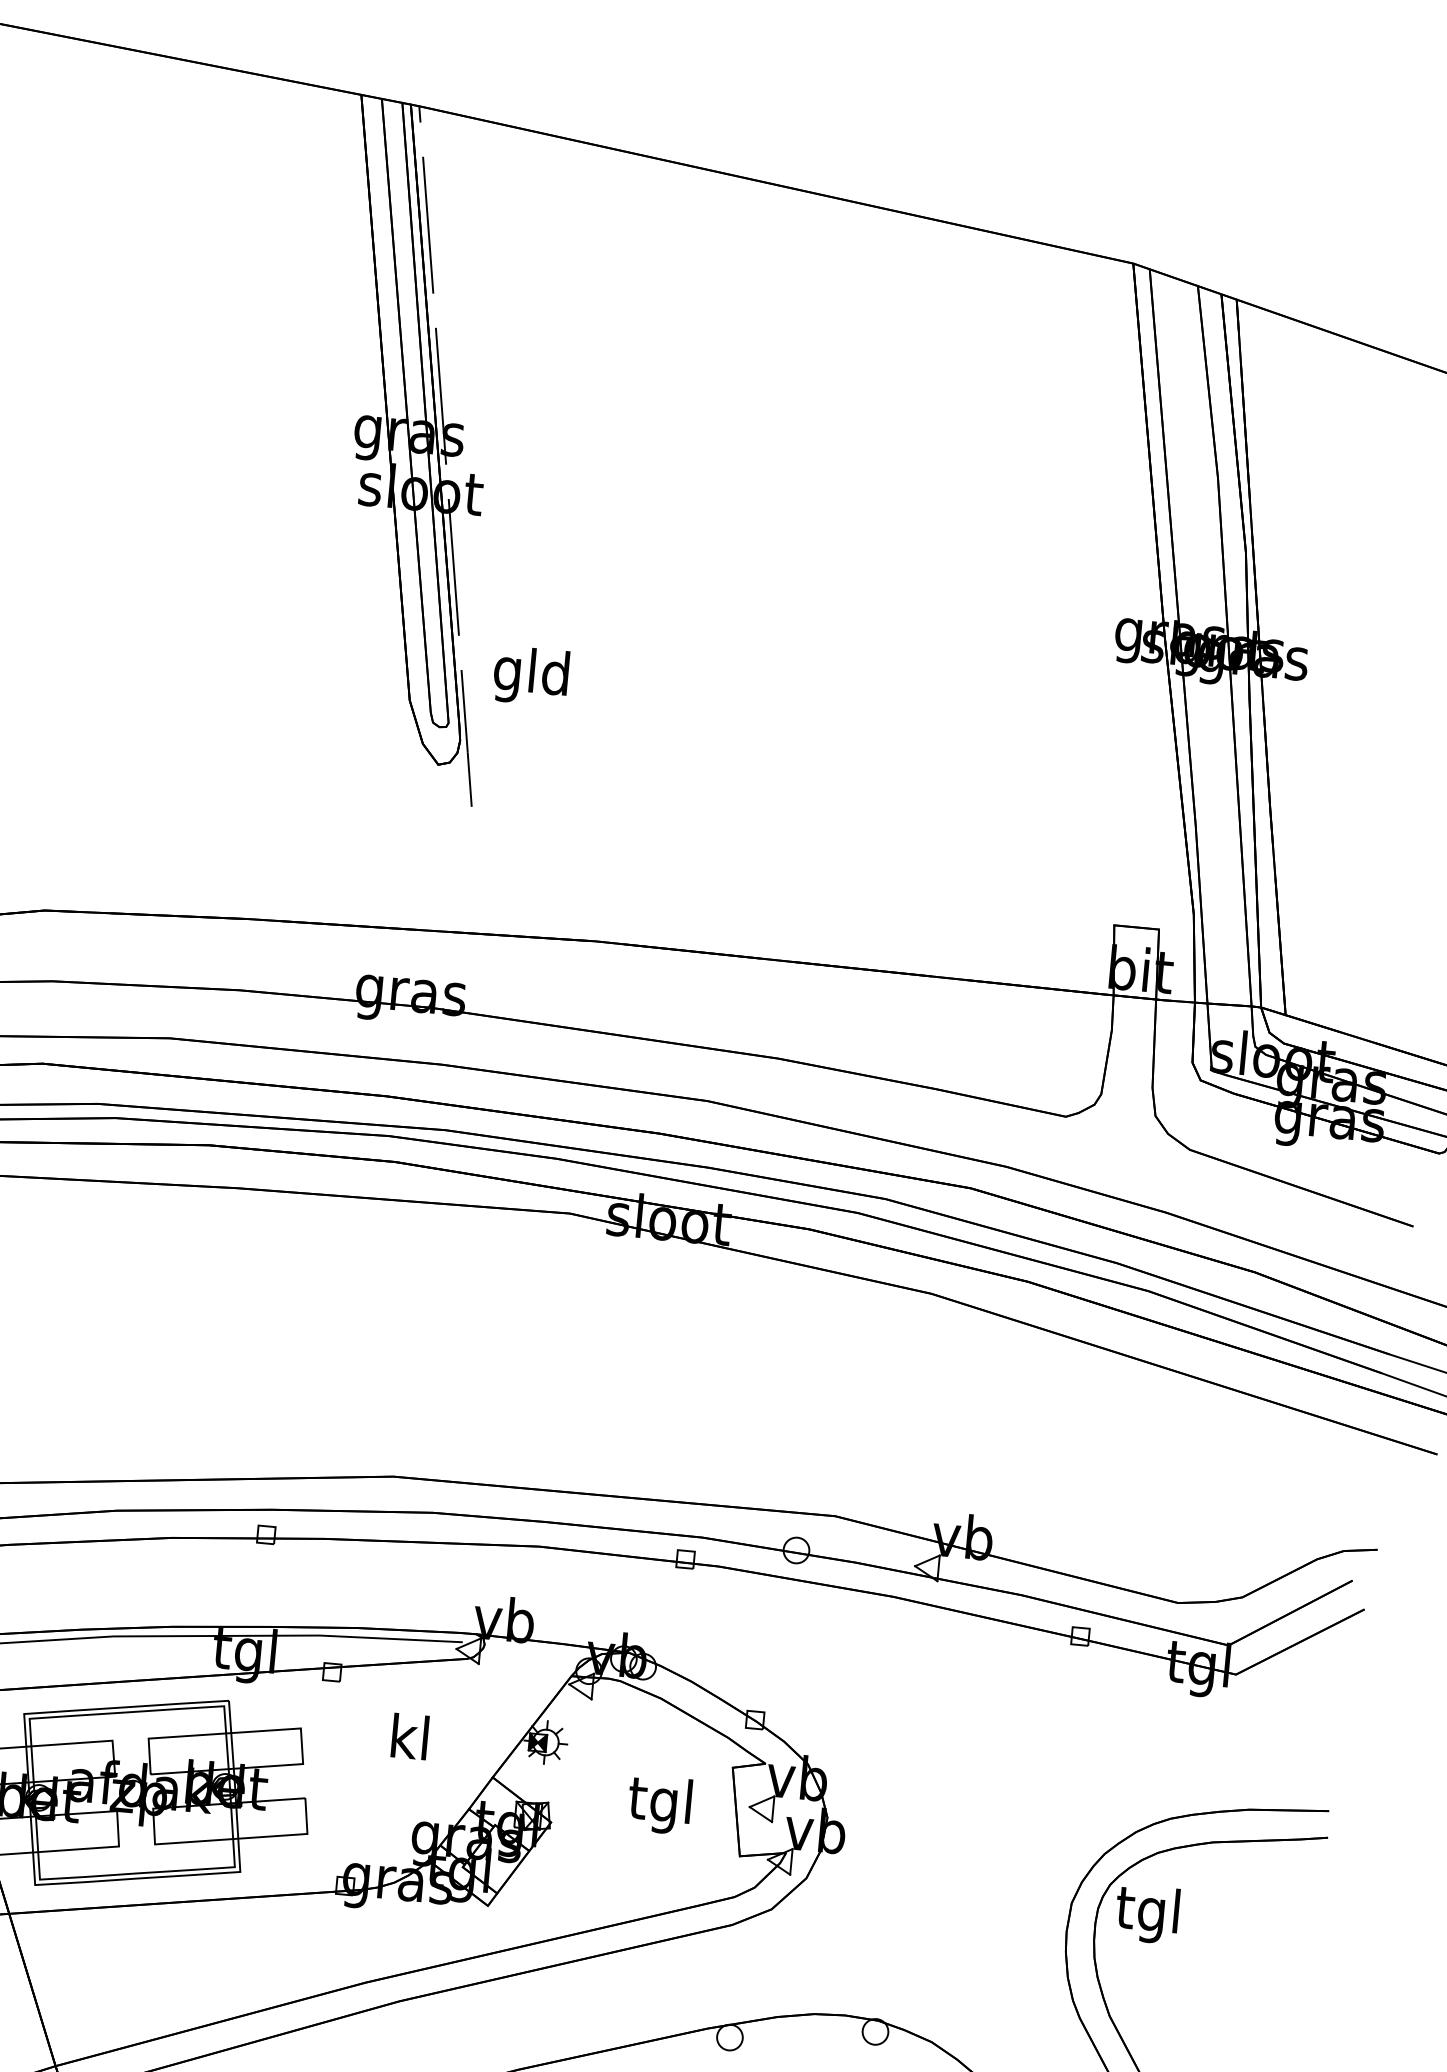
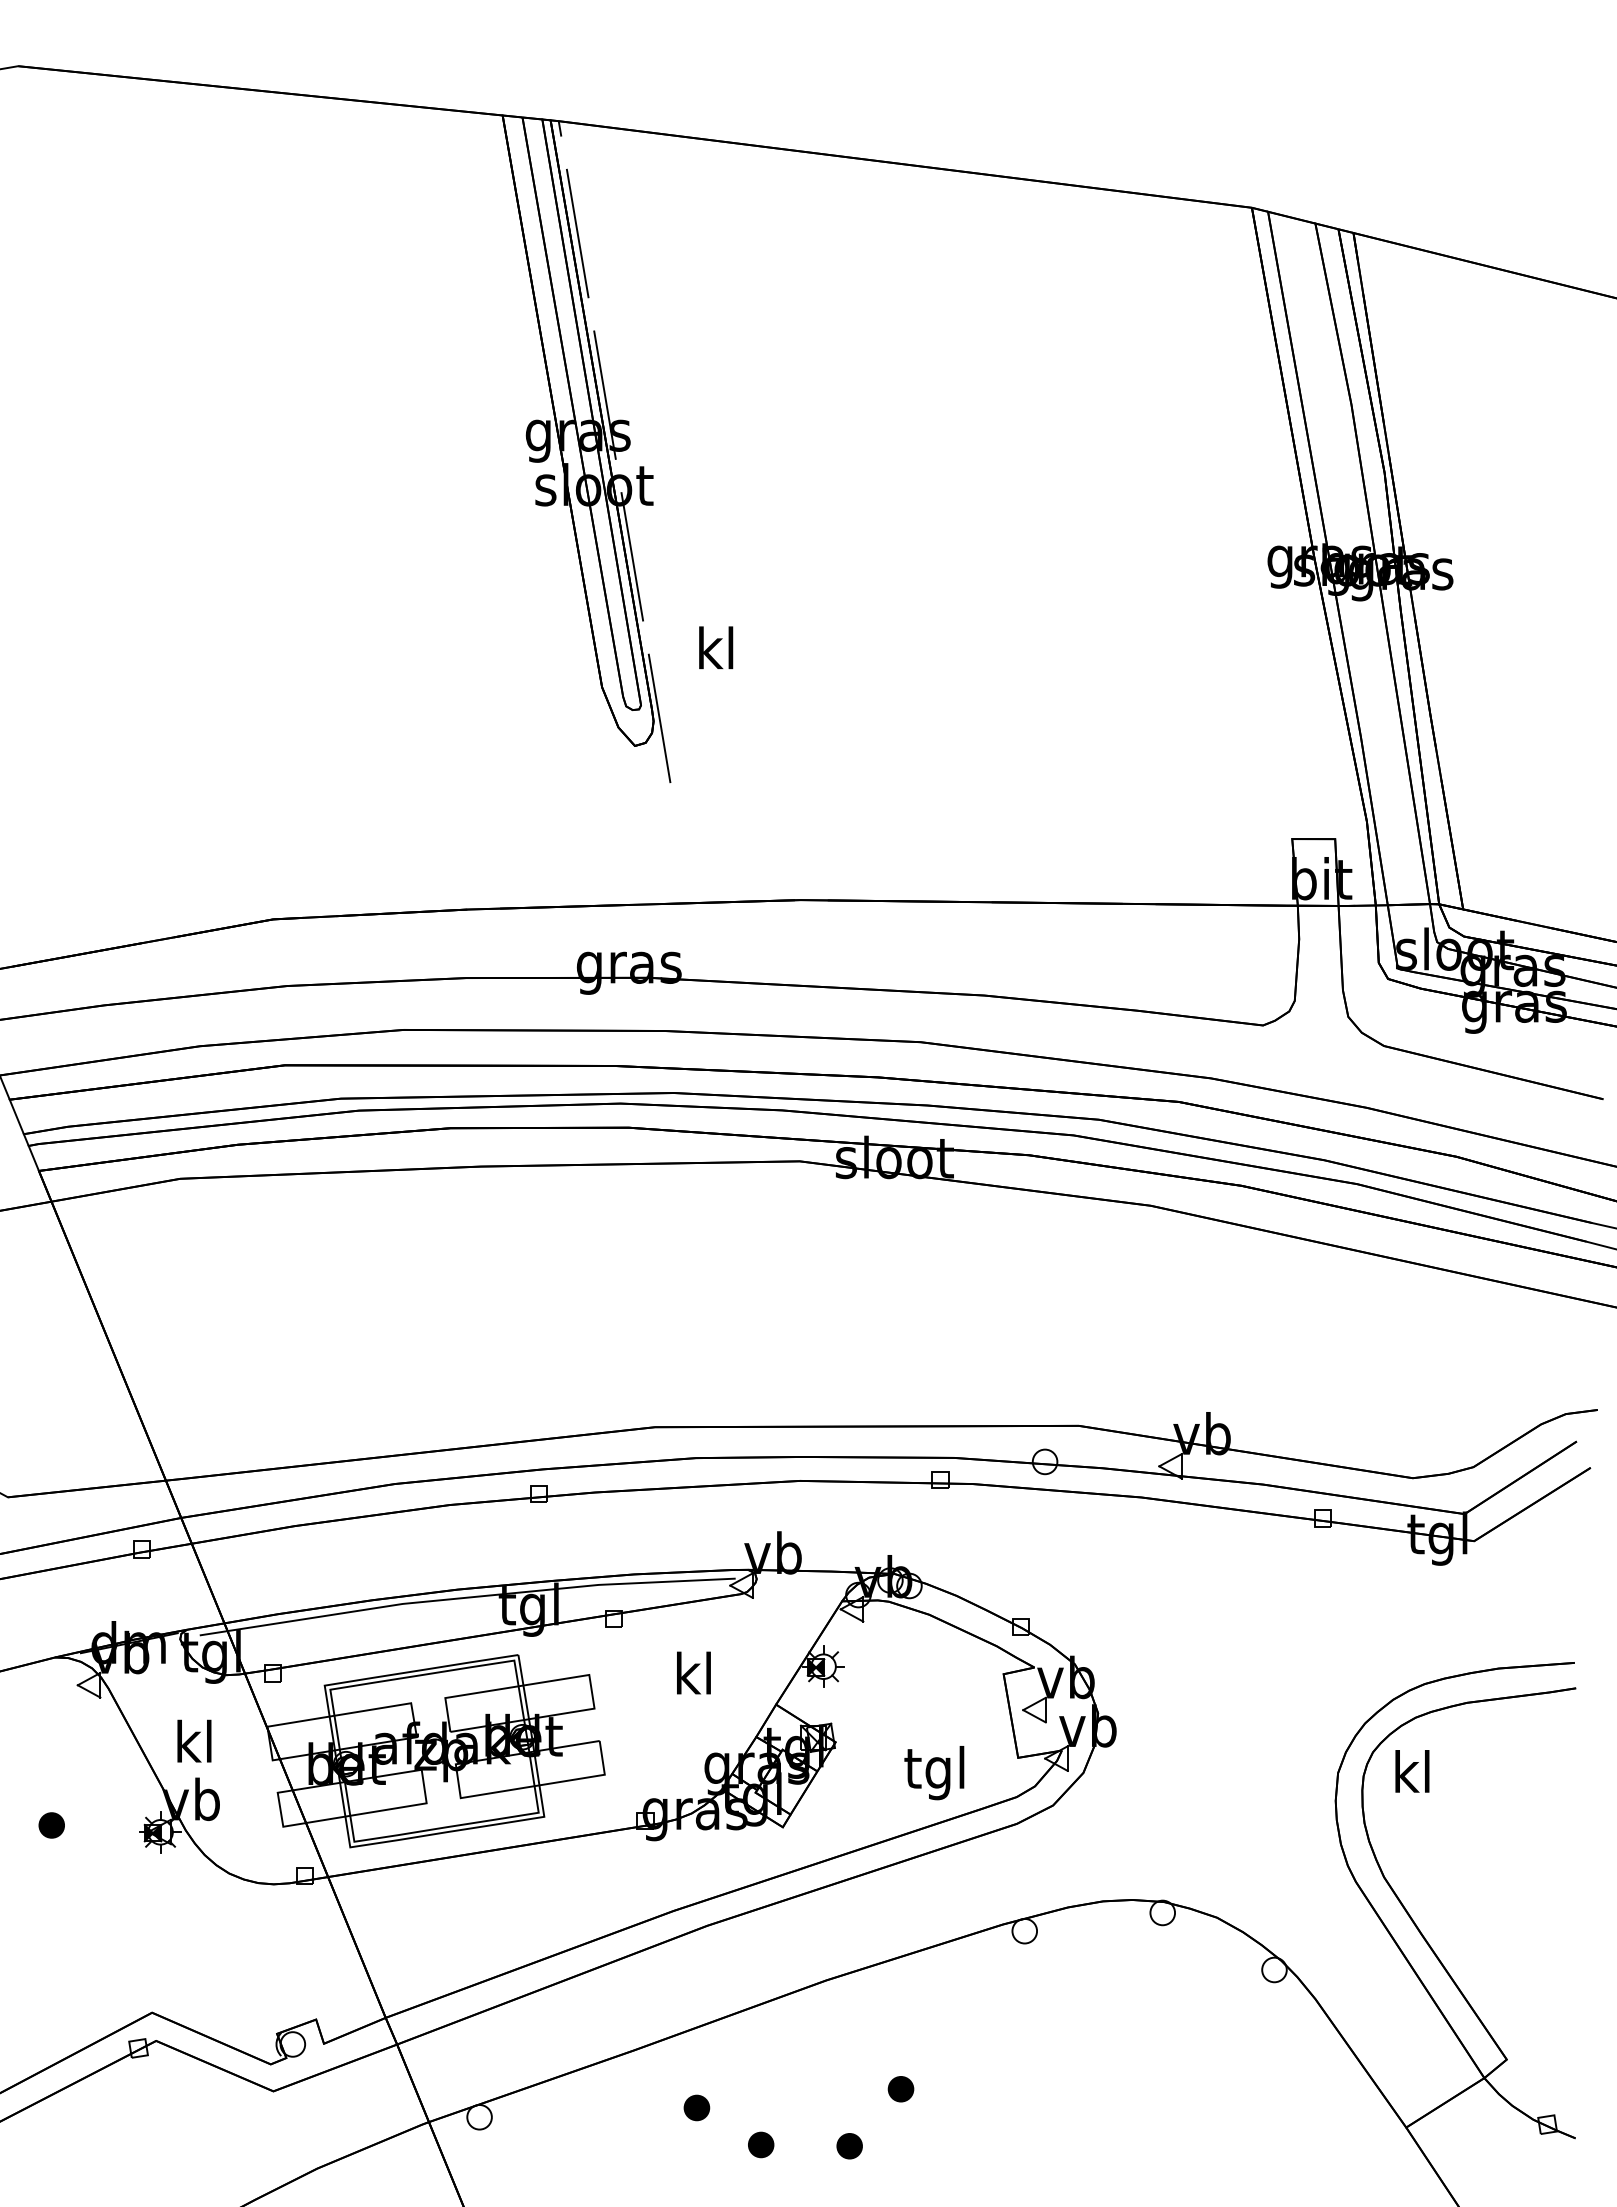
text: (531, 676) -> (715, 653), gld -> kl
text: (659, 1805) -> (934, 1773), moved
text: (1146, 1914) -> (1410, 1777), tgl -> kl

